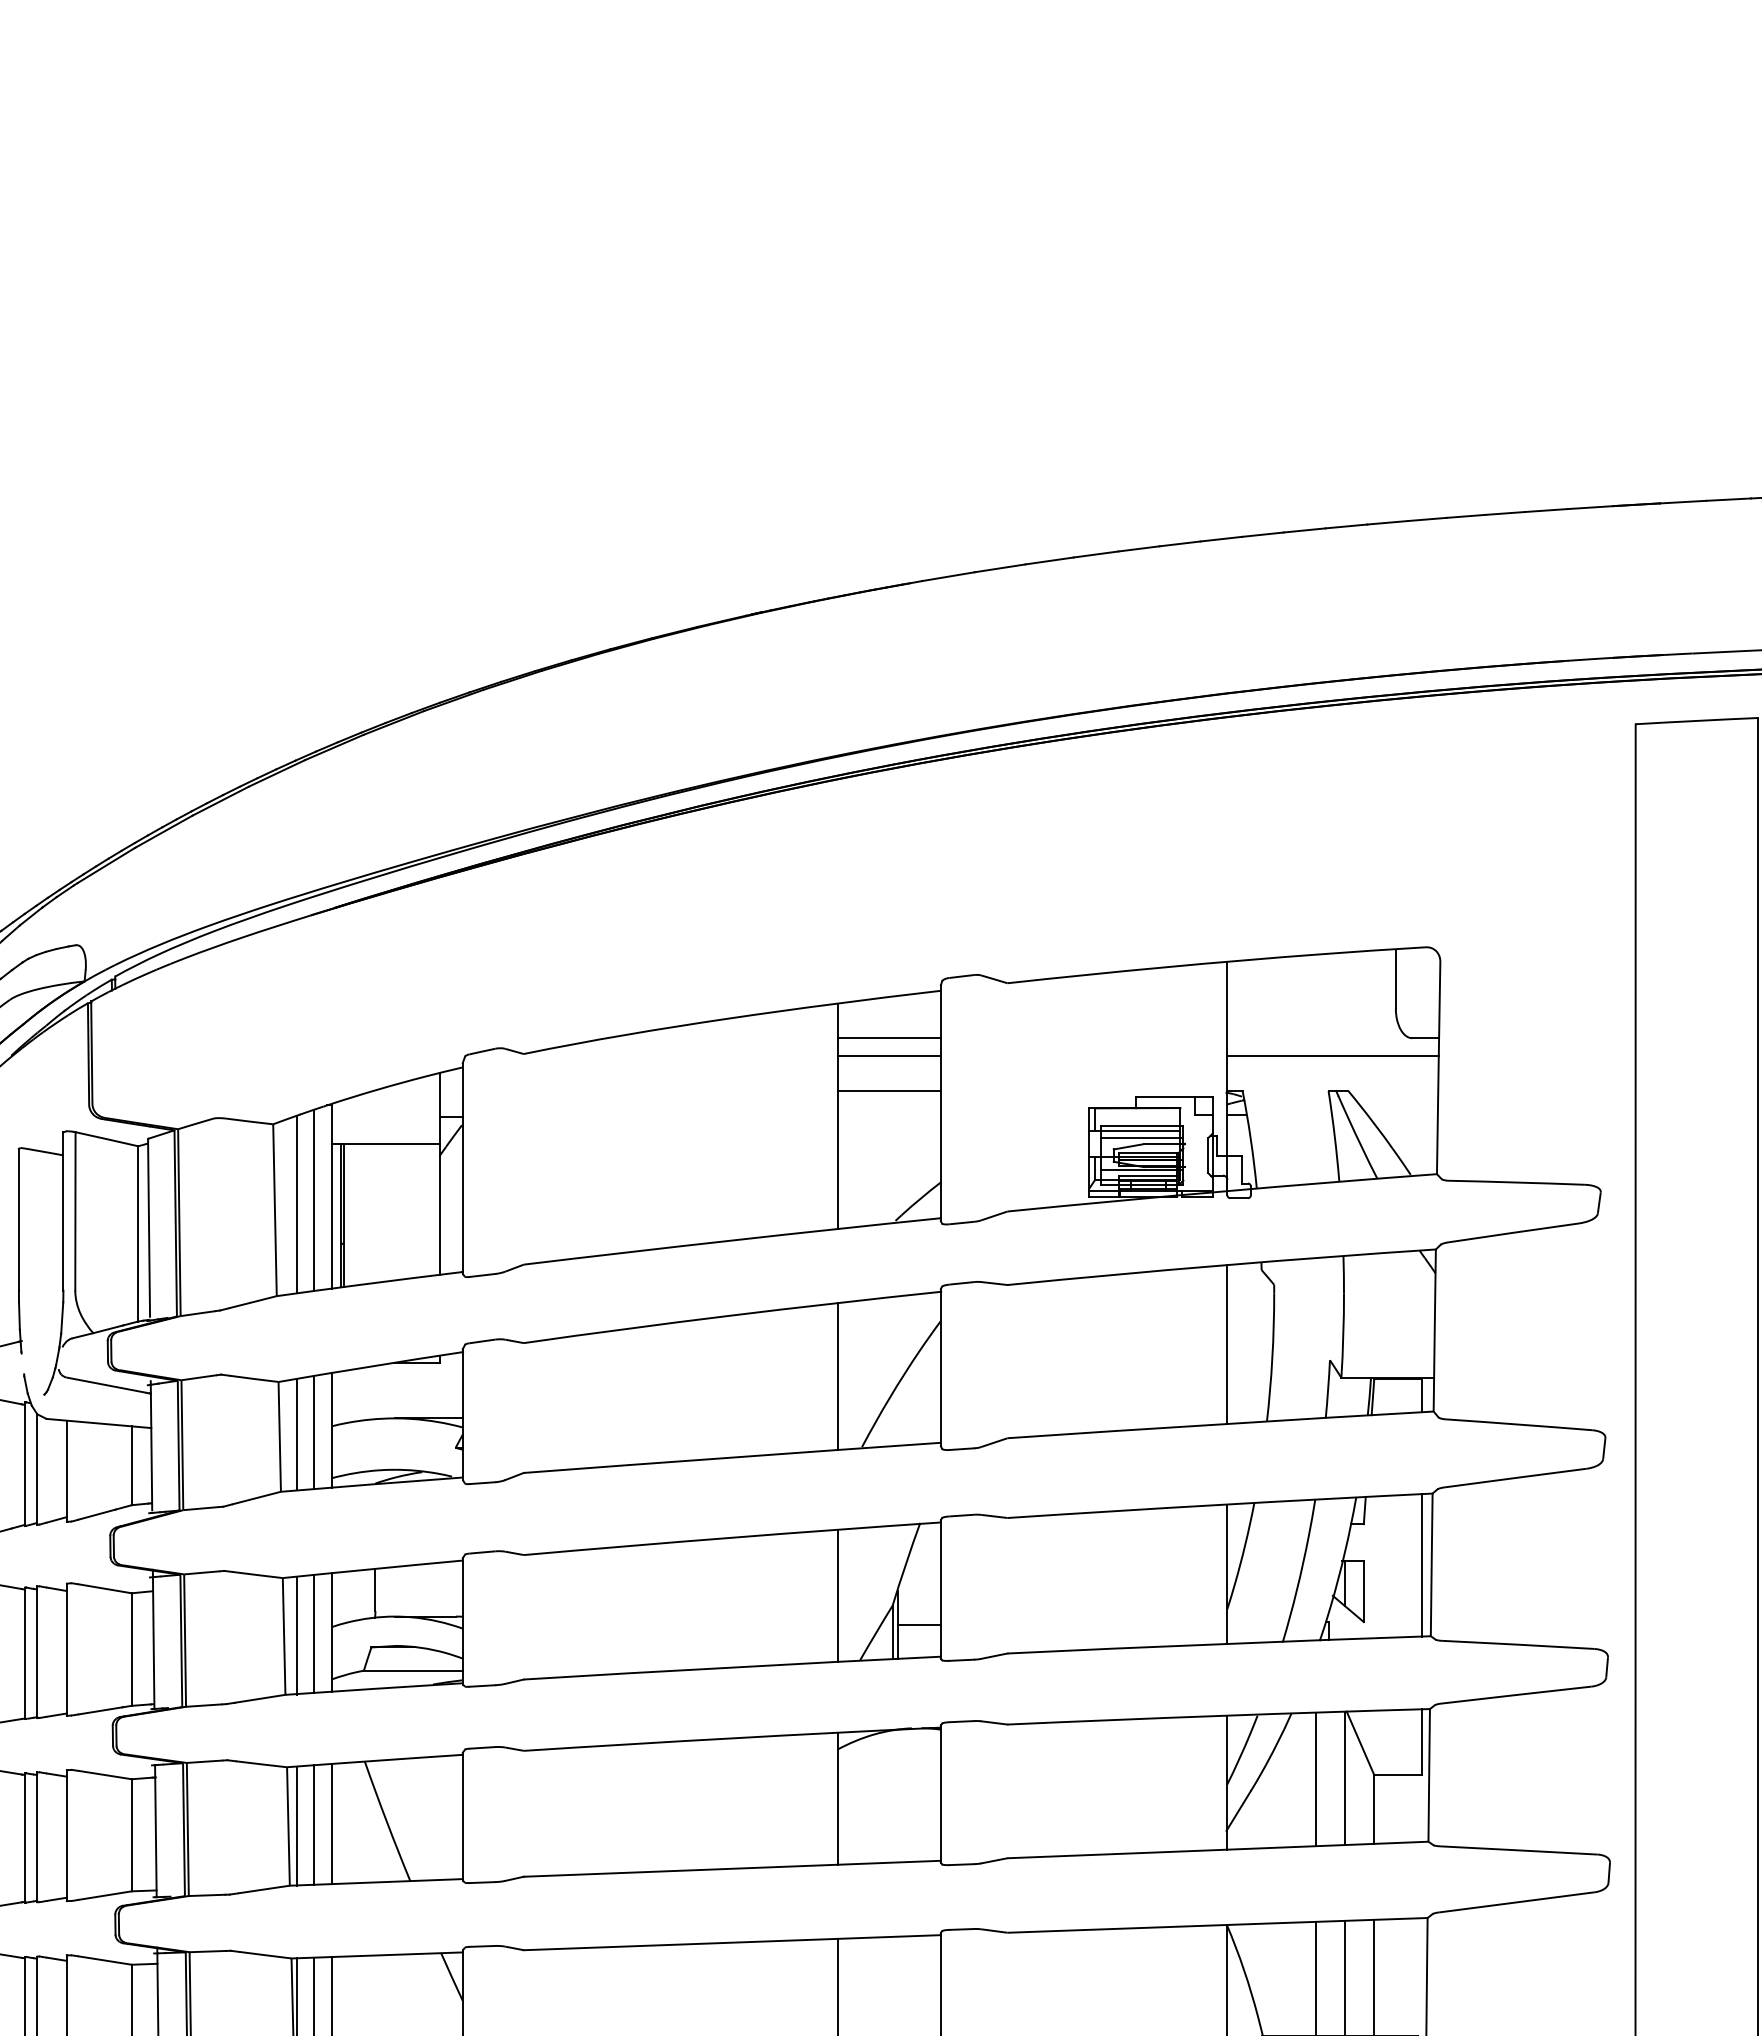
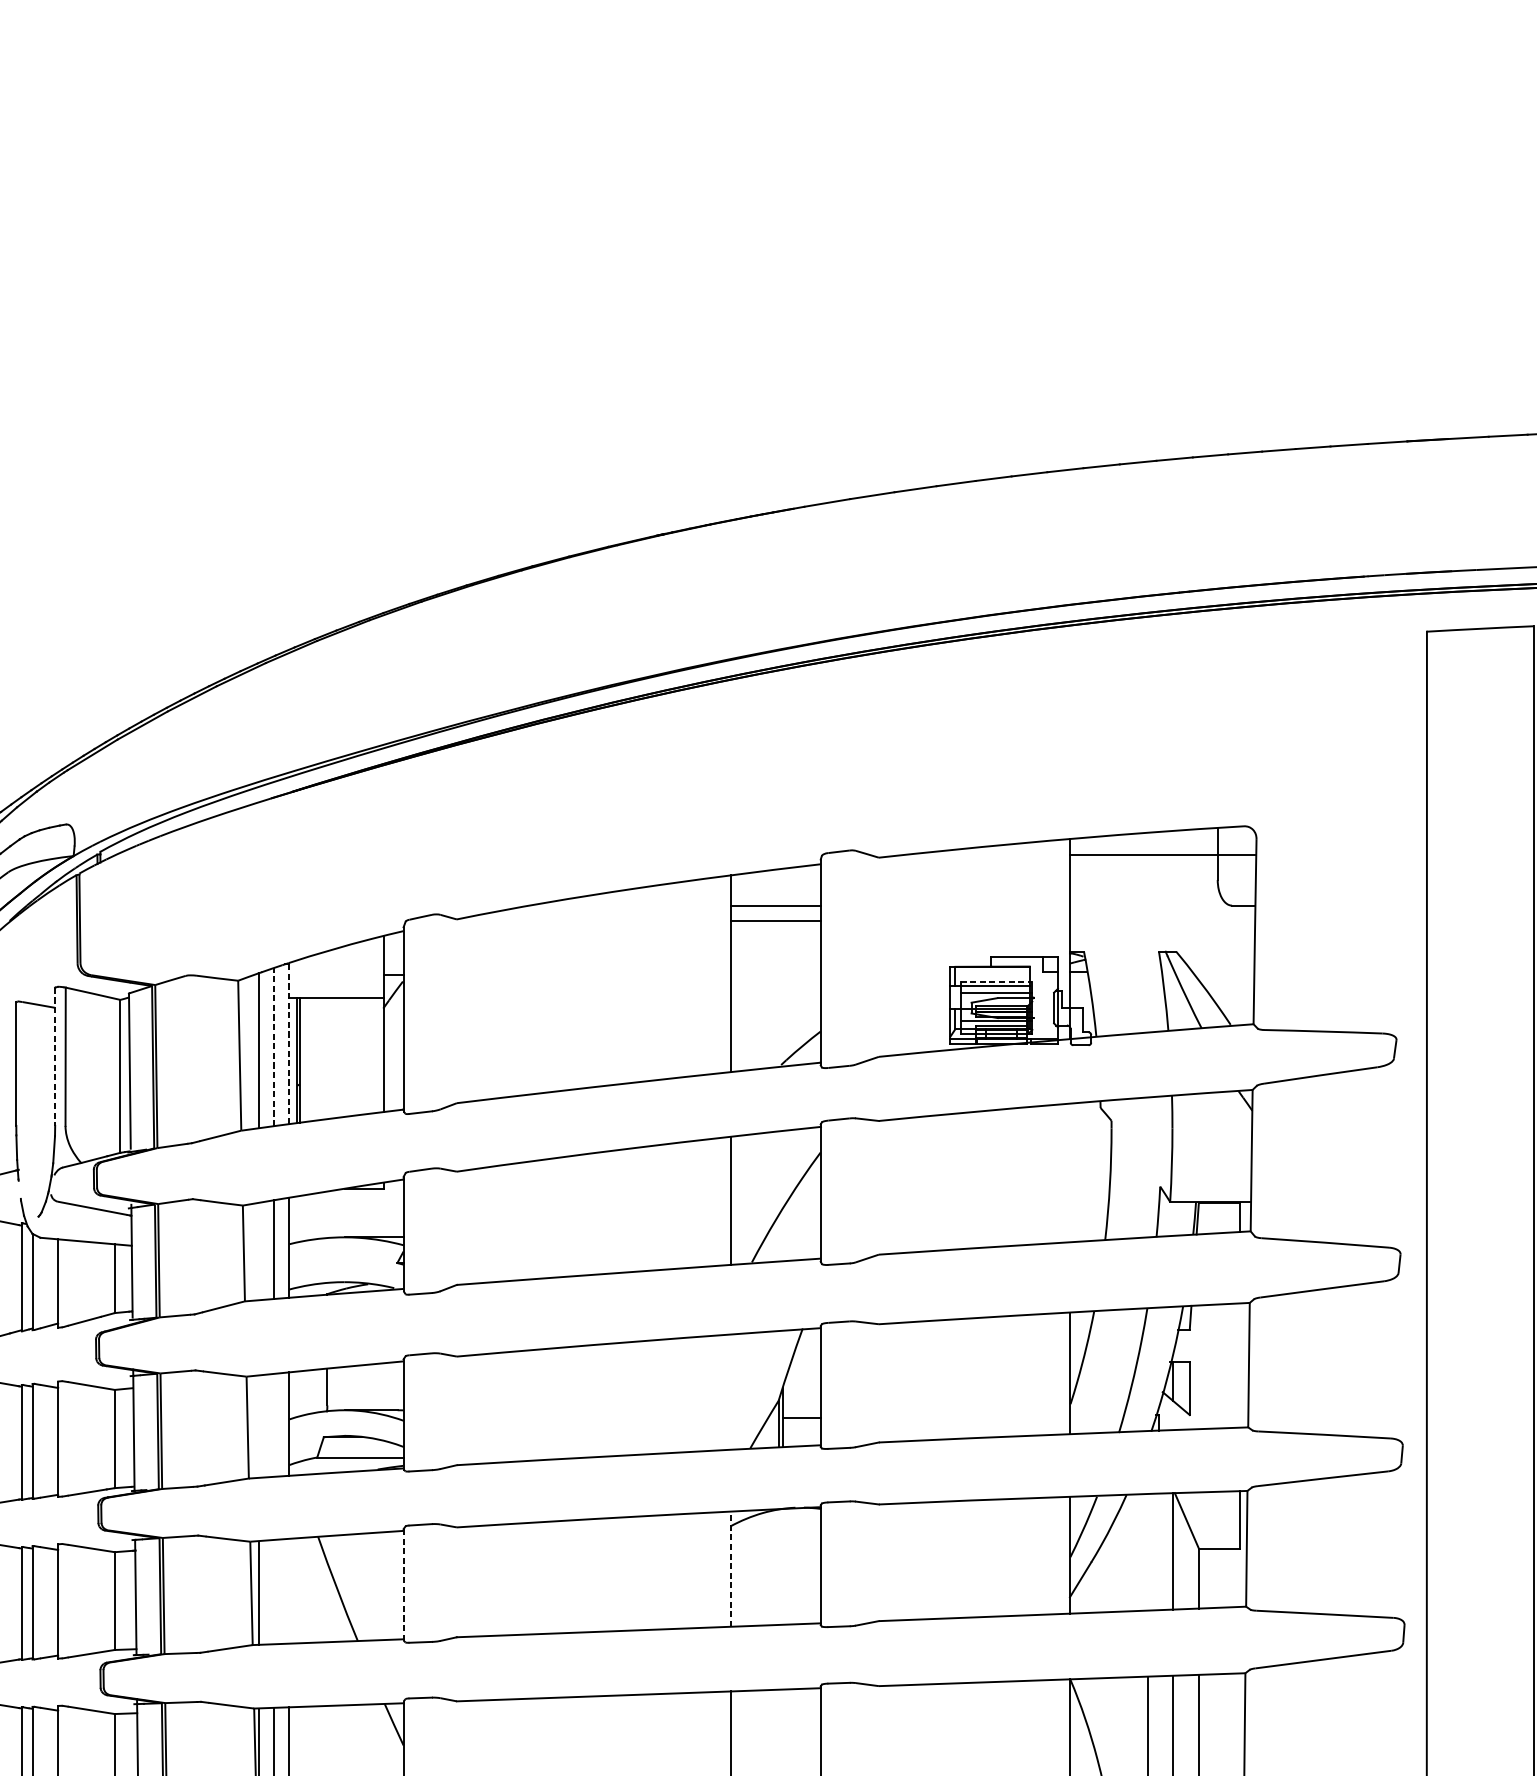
line: (1332, 1055) -> (1162, 854), moved
line: (888, 1091) -> (775, 952), removed
line: (1142, 1126) -> (996, 982), solid -> dashed
line: (331, 1197) -> (289, 1044), solid -> dashed
line: (314, 1200) -> (274, 1047), solid -> dashed
line: (63, 1212) -> (55, 1057), solid -> dashed
line: (1226, 1344) -> (1069, 1172), removed
line: (296, 1434) -> (258, 1251), removed
line: (1421, 1565) -> (1240, 1365), removed
line: (837, 1595) -> (730, 1391), removed
line: (314, 1633) -> (274, 1425), removed
line: (296, 1635) -> (258, 1426), removed
line: (1316, 1779) -> (1148, 1552), removed
line: (837, 1798) -> (730, 1568), solid -> dashed
line: (462, 1816) -> (403, 1584), solid -> dashed
line: (331, 1823) -> (289, 1590), removed
line: (314, 1824) -> (274, 1591), removed

